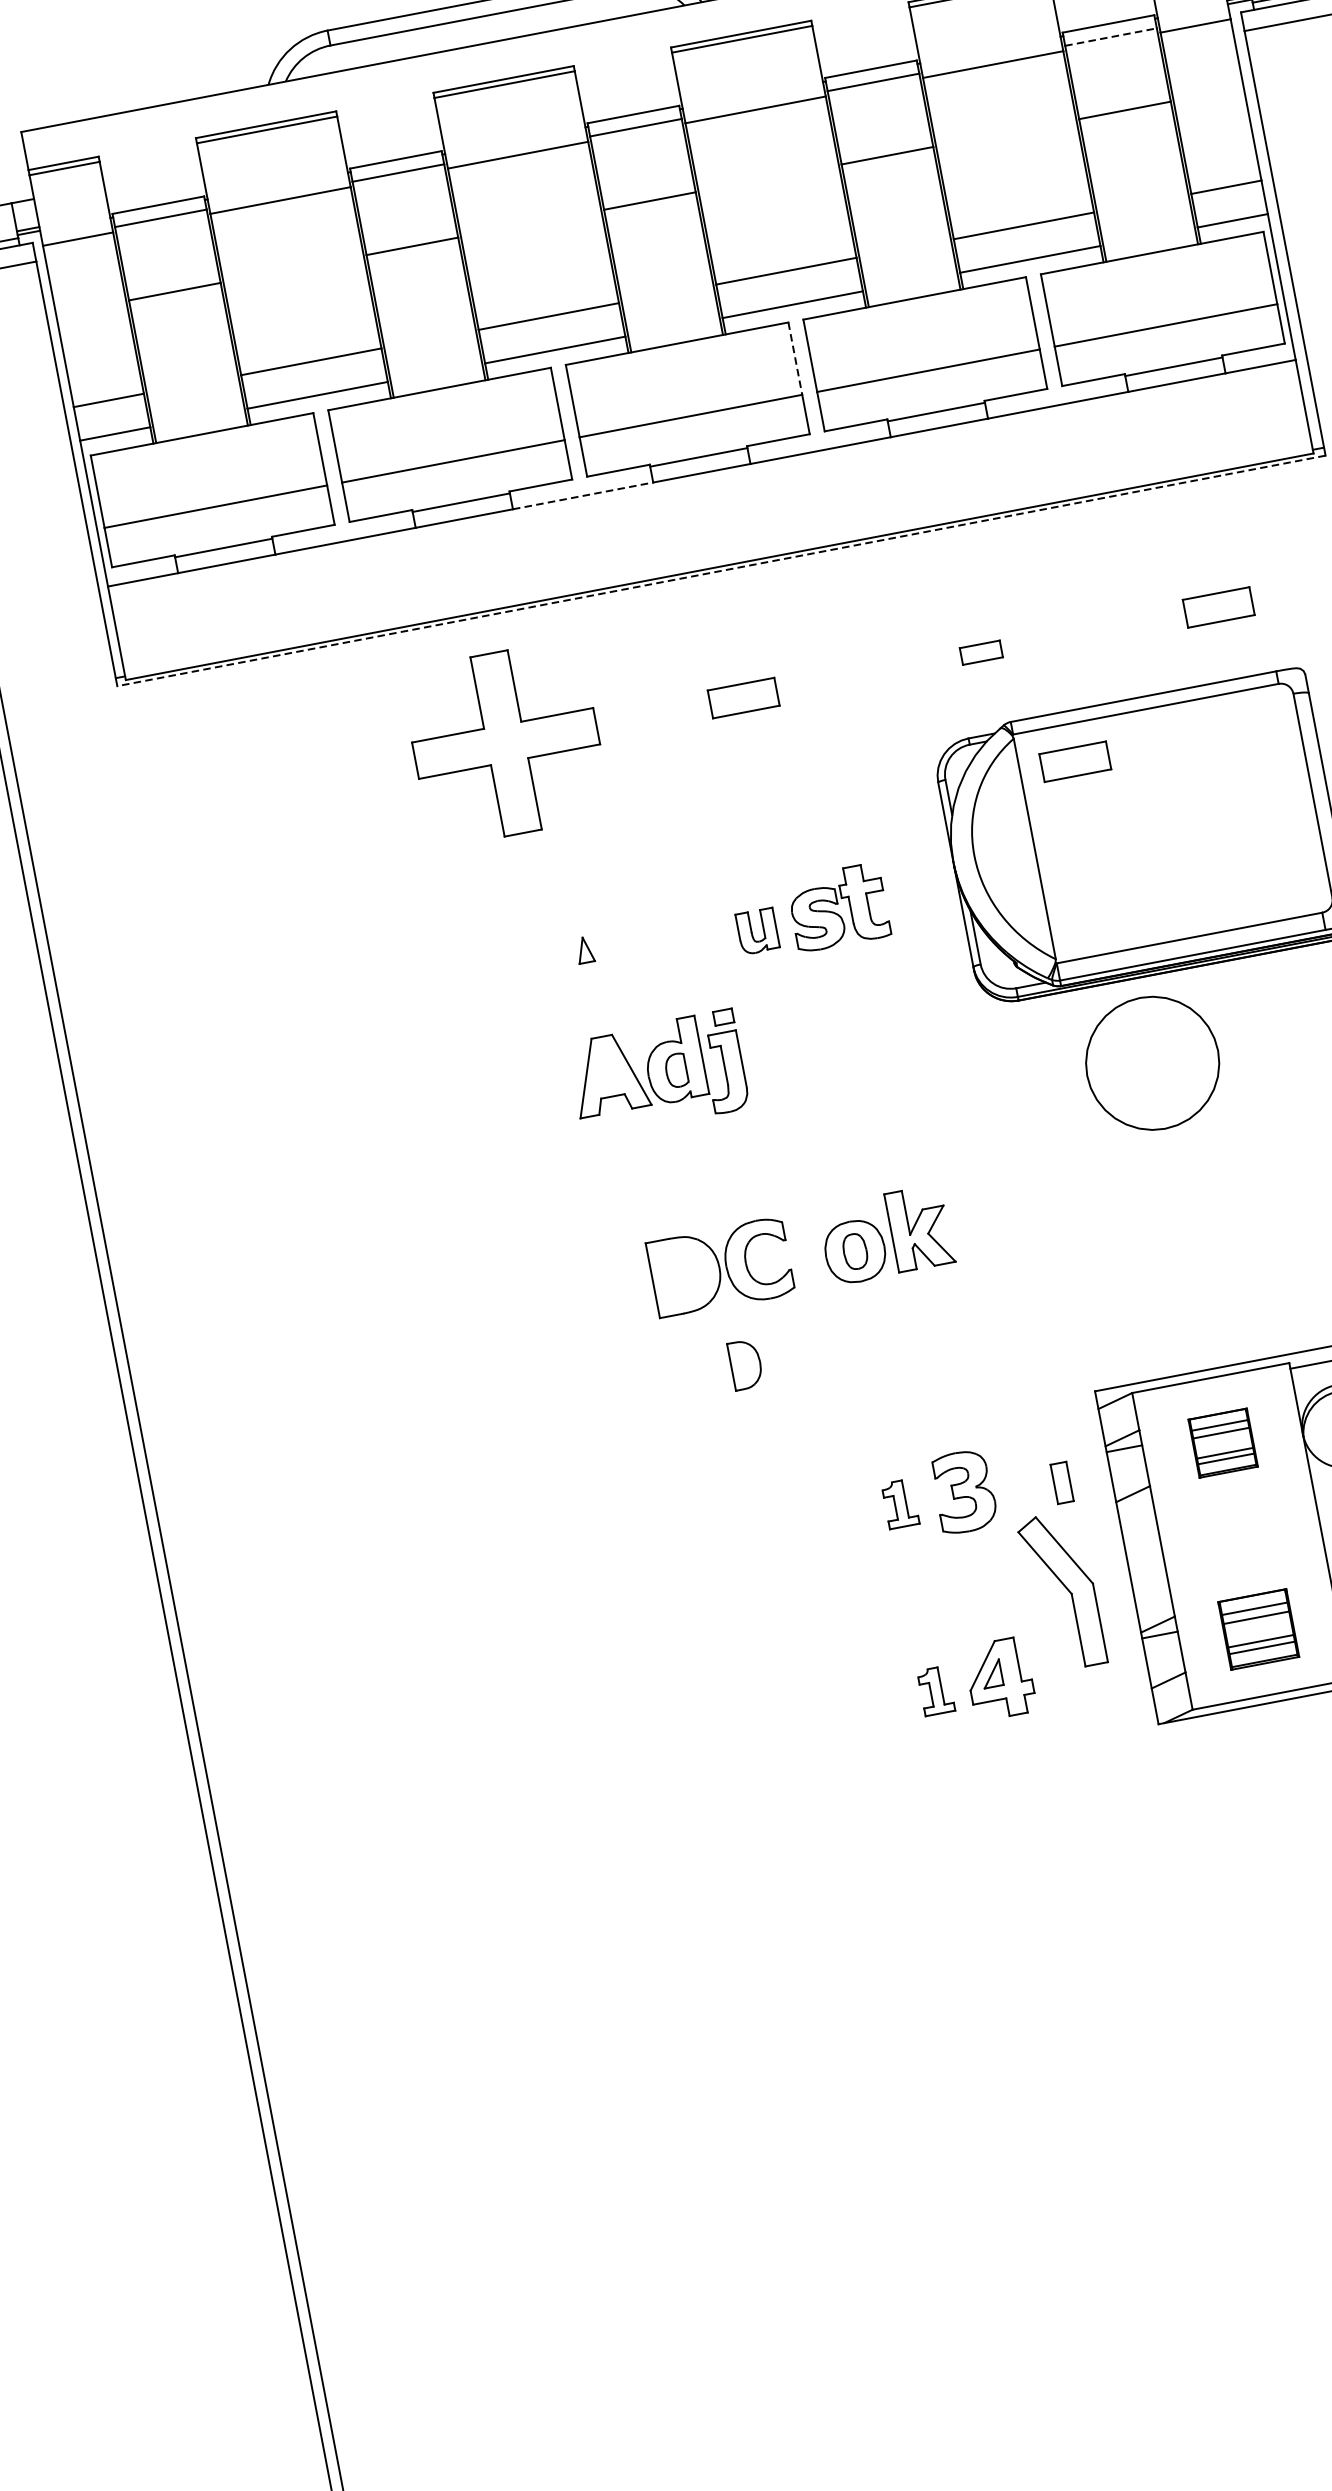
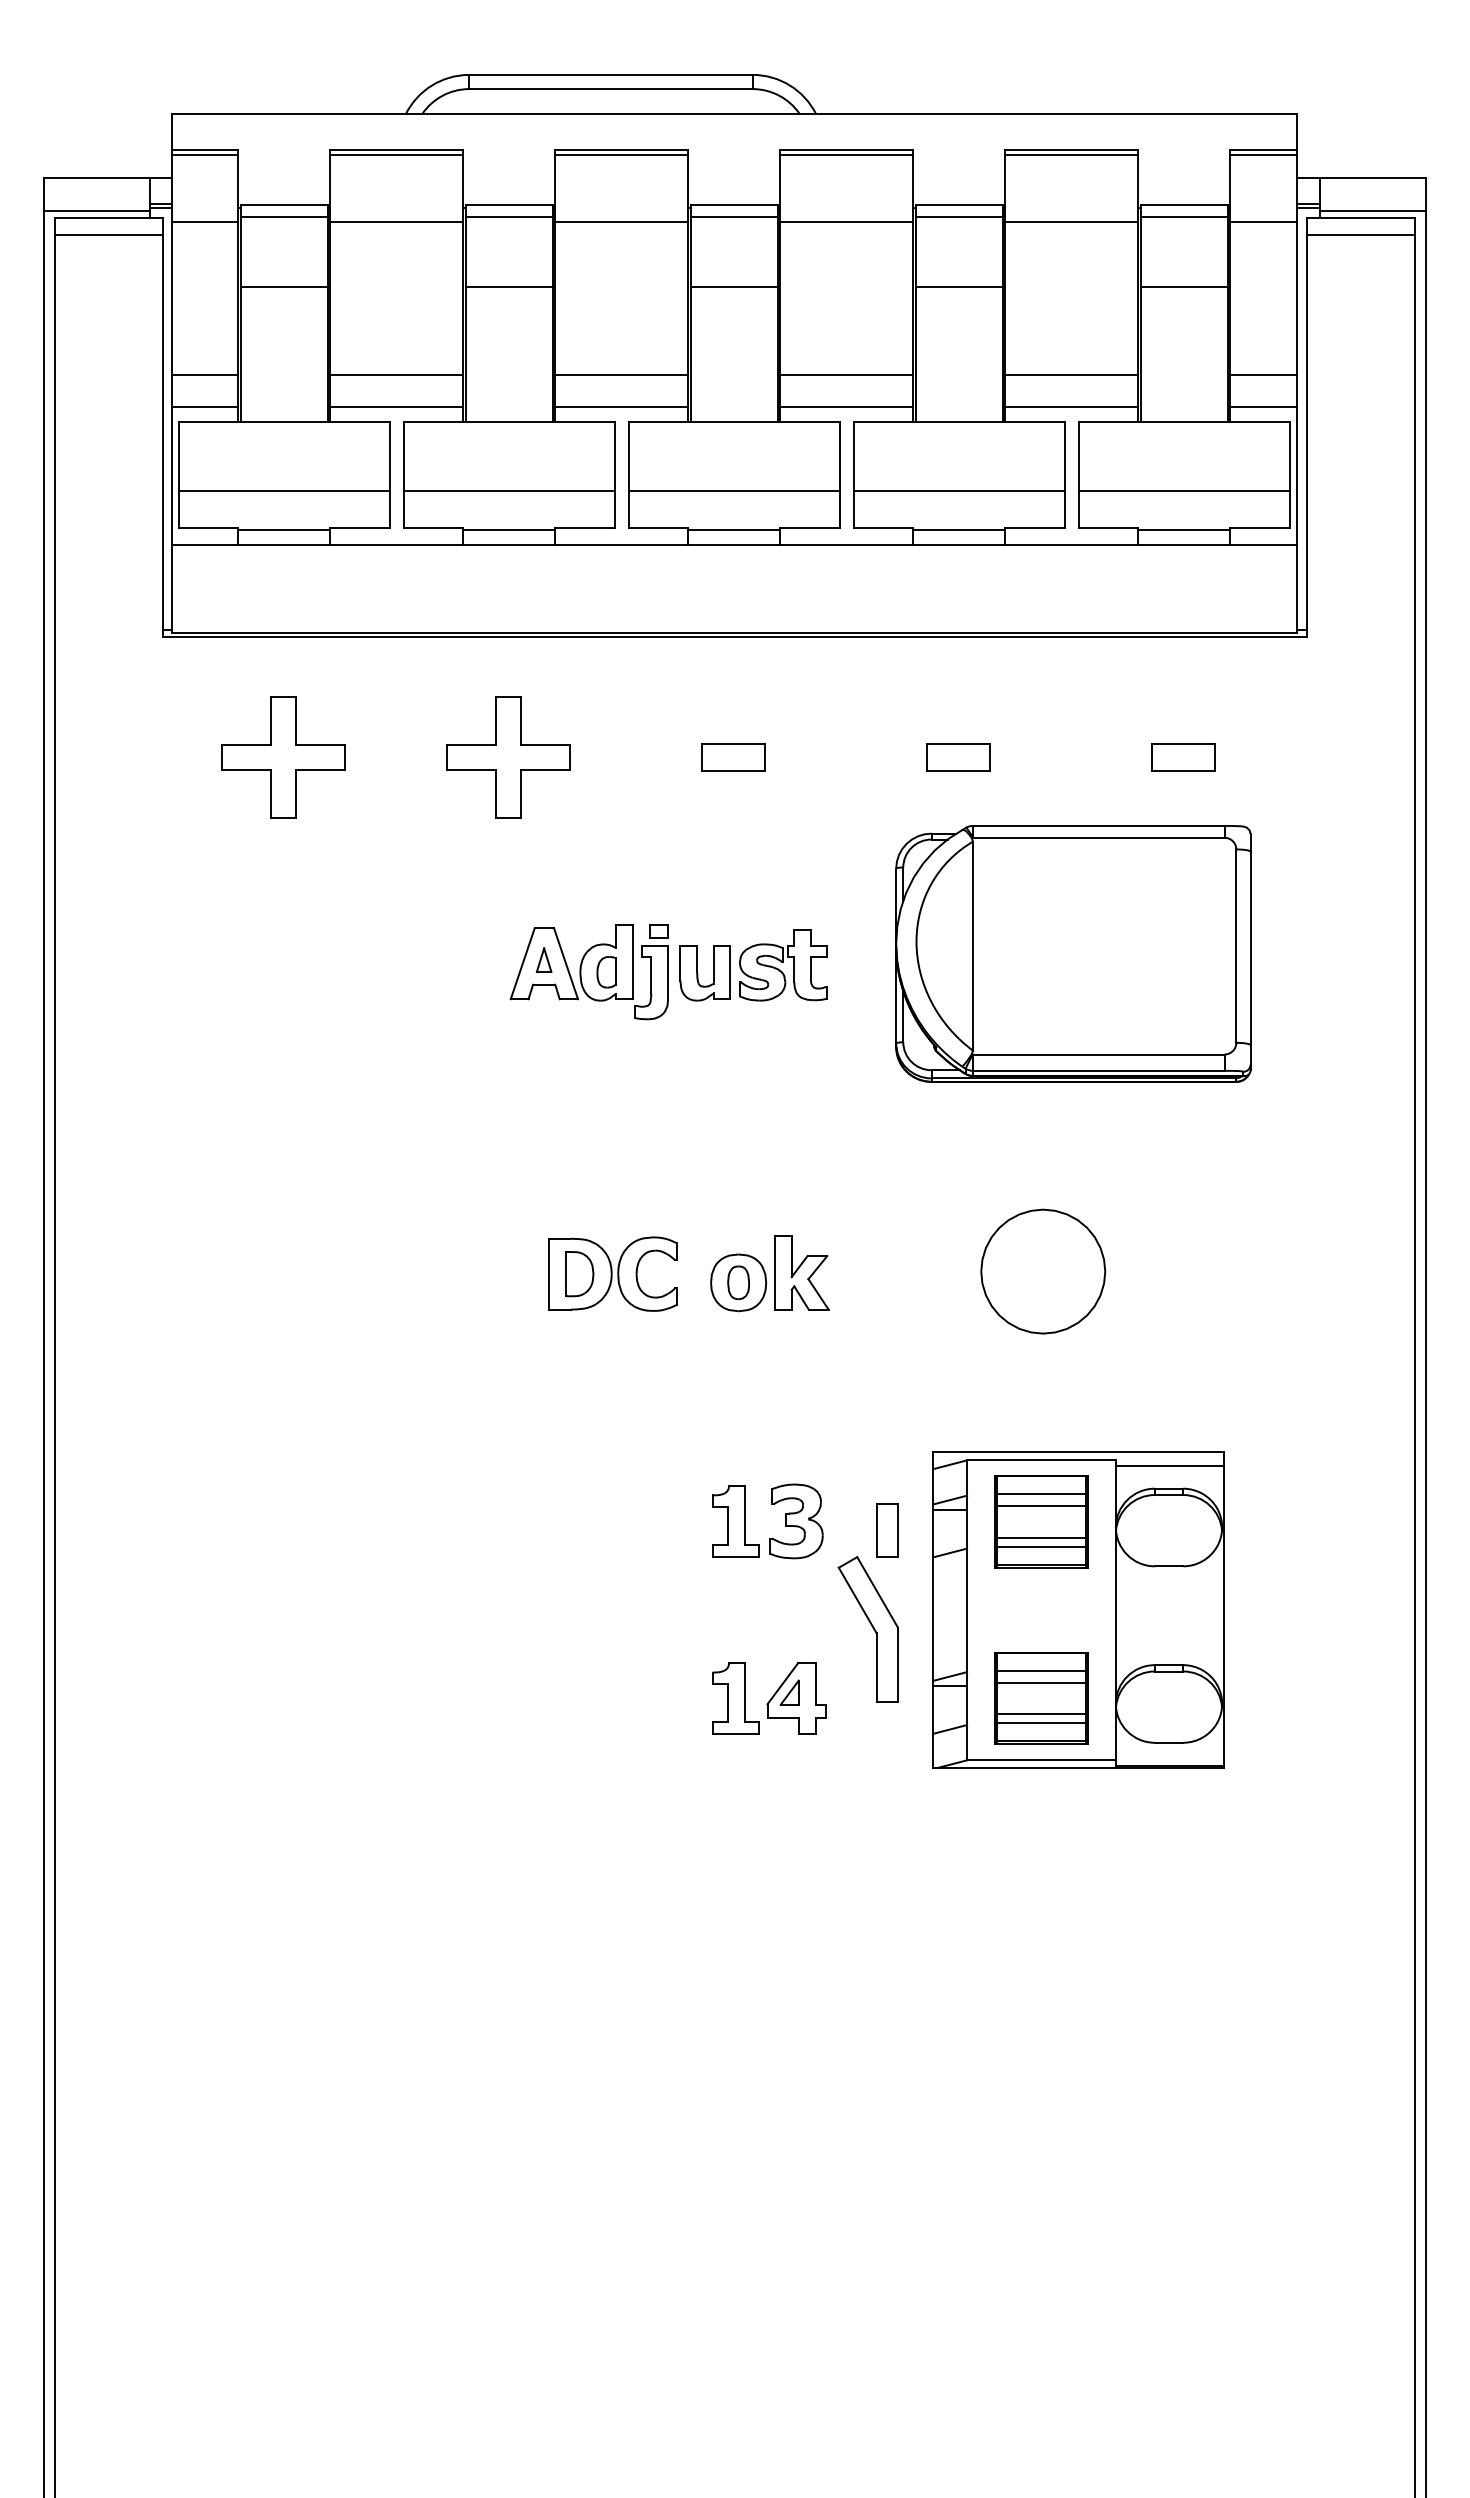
line: (1111, 37) -> (1184, 217), dashed -> solid
line: (795, 358) -> (839, 456), dashed -> solid
line: (583, 495) -> (622, 544), dashed -> solid
line: (720, 571) -> (734, 637), dashed -> solid
part: (981, 652) -> (958, 757), size x1.67
part: (506, 743) -> (508, 757), size x0.71
part: (1075, 761) -> (1025, 873), removed
part: (268, 788) -> (283, 757), added
part: (756, 931) -> (704, 973), size x1.43
part: (1152, 1063) -> (1043, 1271), moved
part: (657, 1074) -> (588, 972), moved
part: (745, 1365) -> (579, 1274), moved
part: (1223, 1442) -> (1041, 1521), size x1.67
part: (1062, 1483) -> (887, 1530), size x1.43
part: (900, 1504) -> (735, 1521), size x1.67
part: (1258, 1629) -> (1041, 1698), size x1.43
part: (935, 1691) -> (735, 1698), size x1.67

